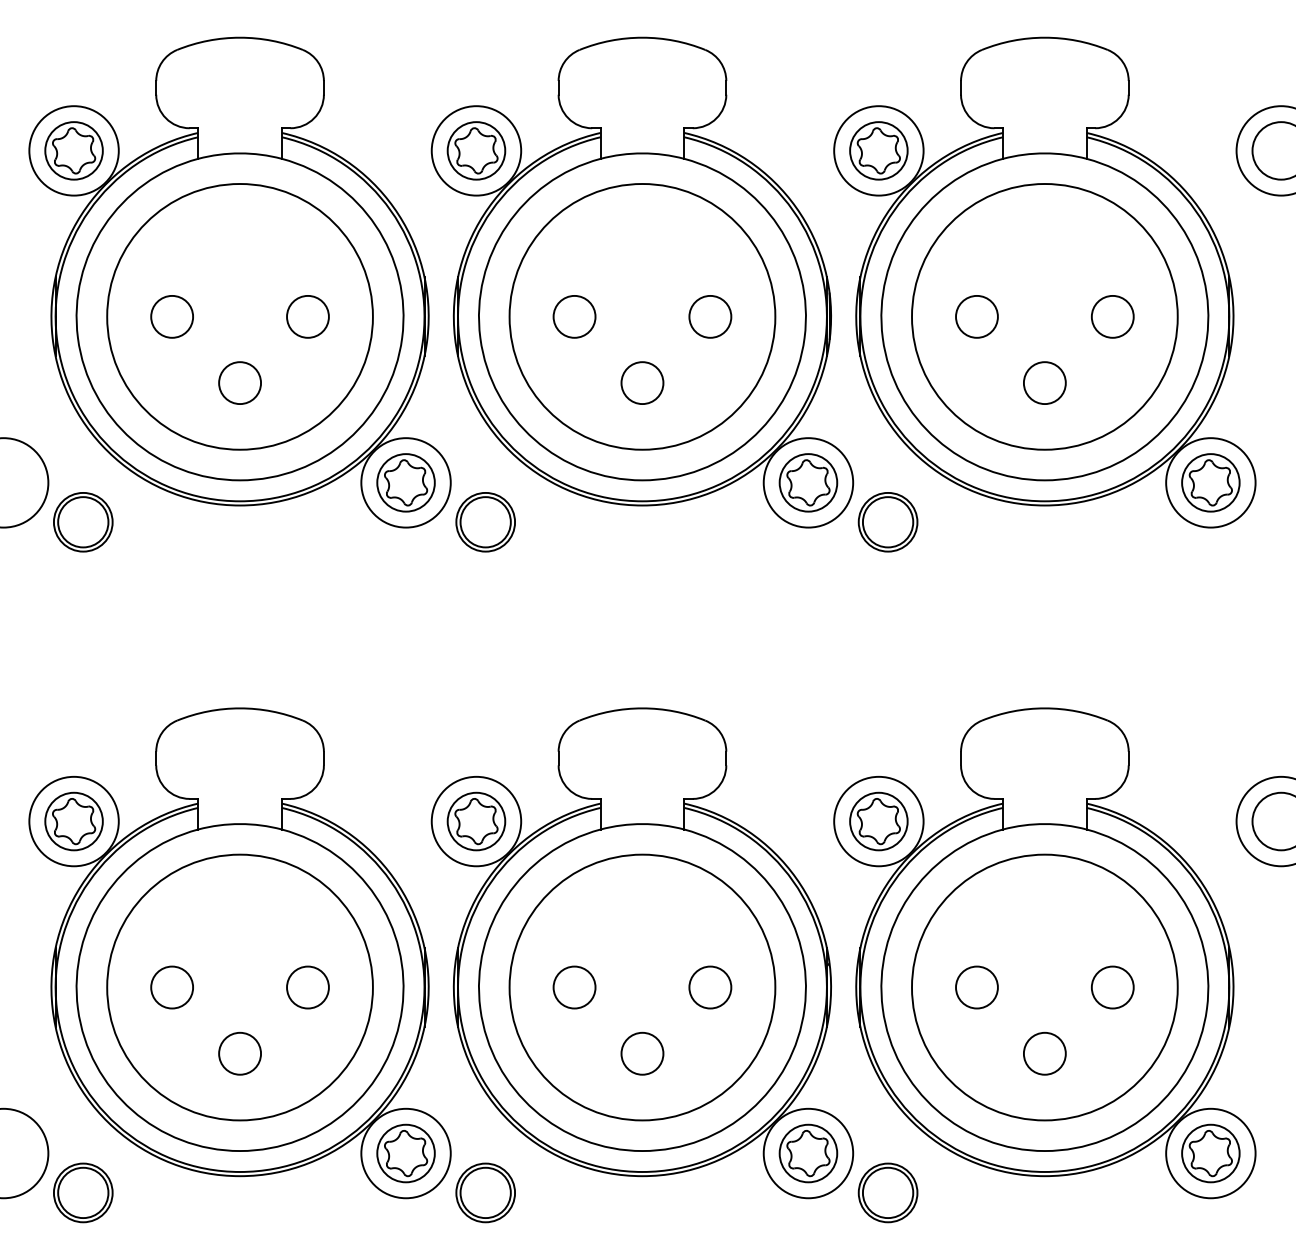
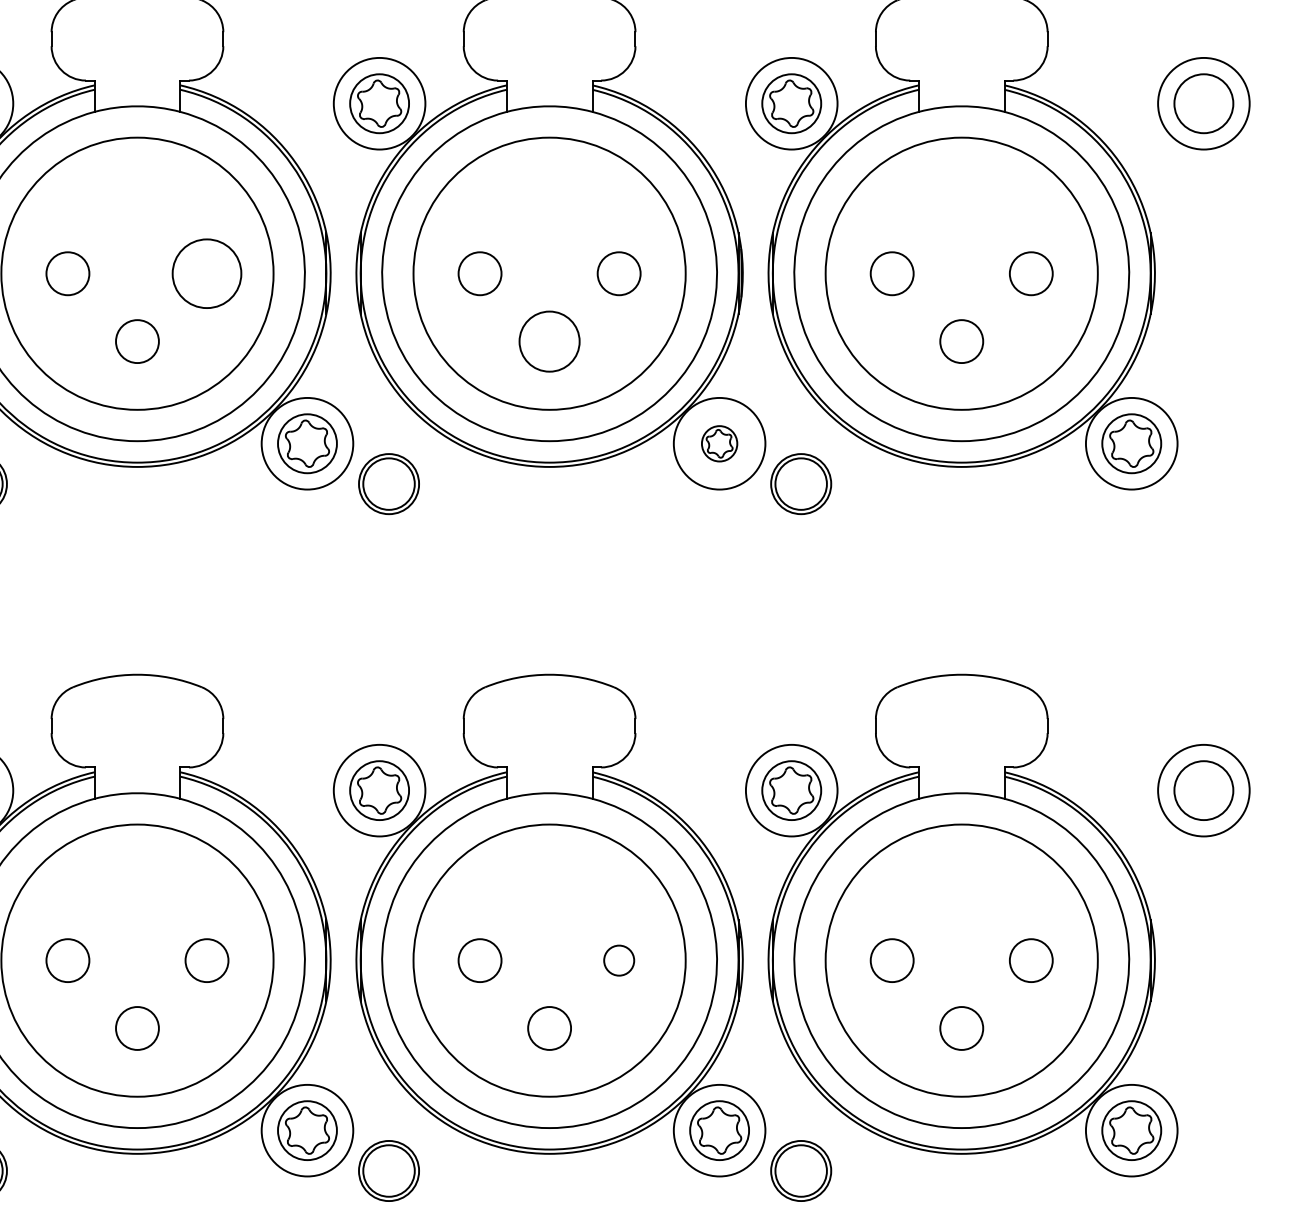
circle: (307, 316) -> (206, 273), size x1.6
circle: (642, 382) -> (549, 340), size x1.4
part: (808, 482) -> (719, 443), size x0.6
circle: (710, 987) -> (619, 960), size x0.7

